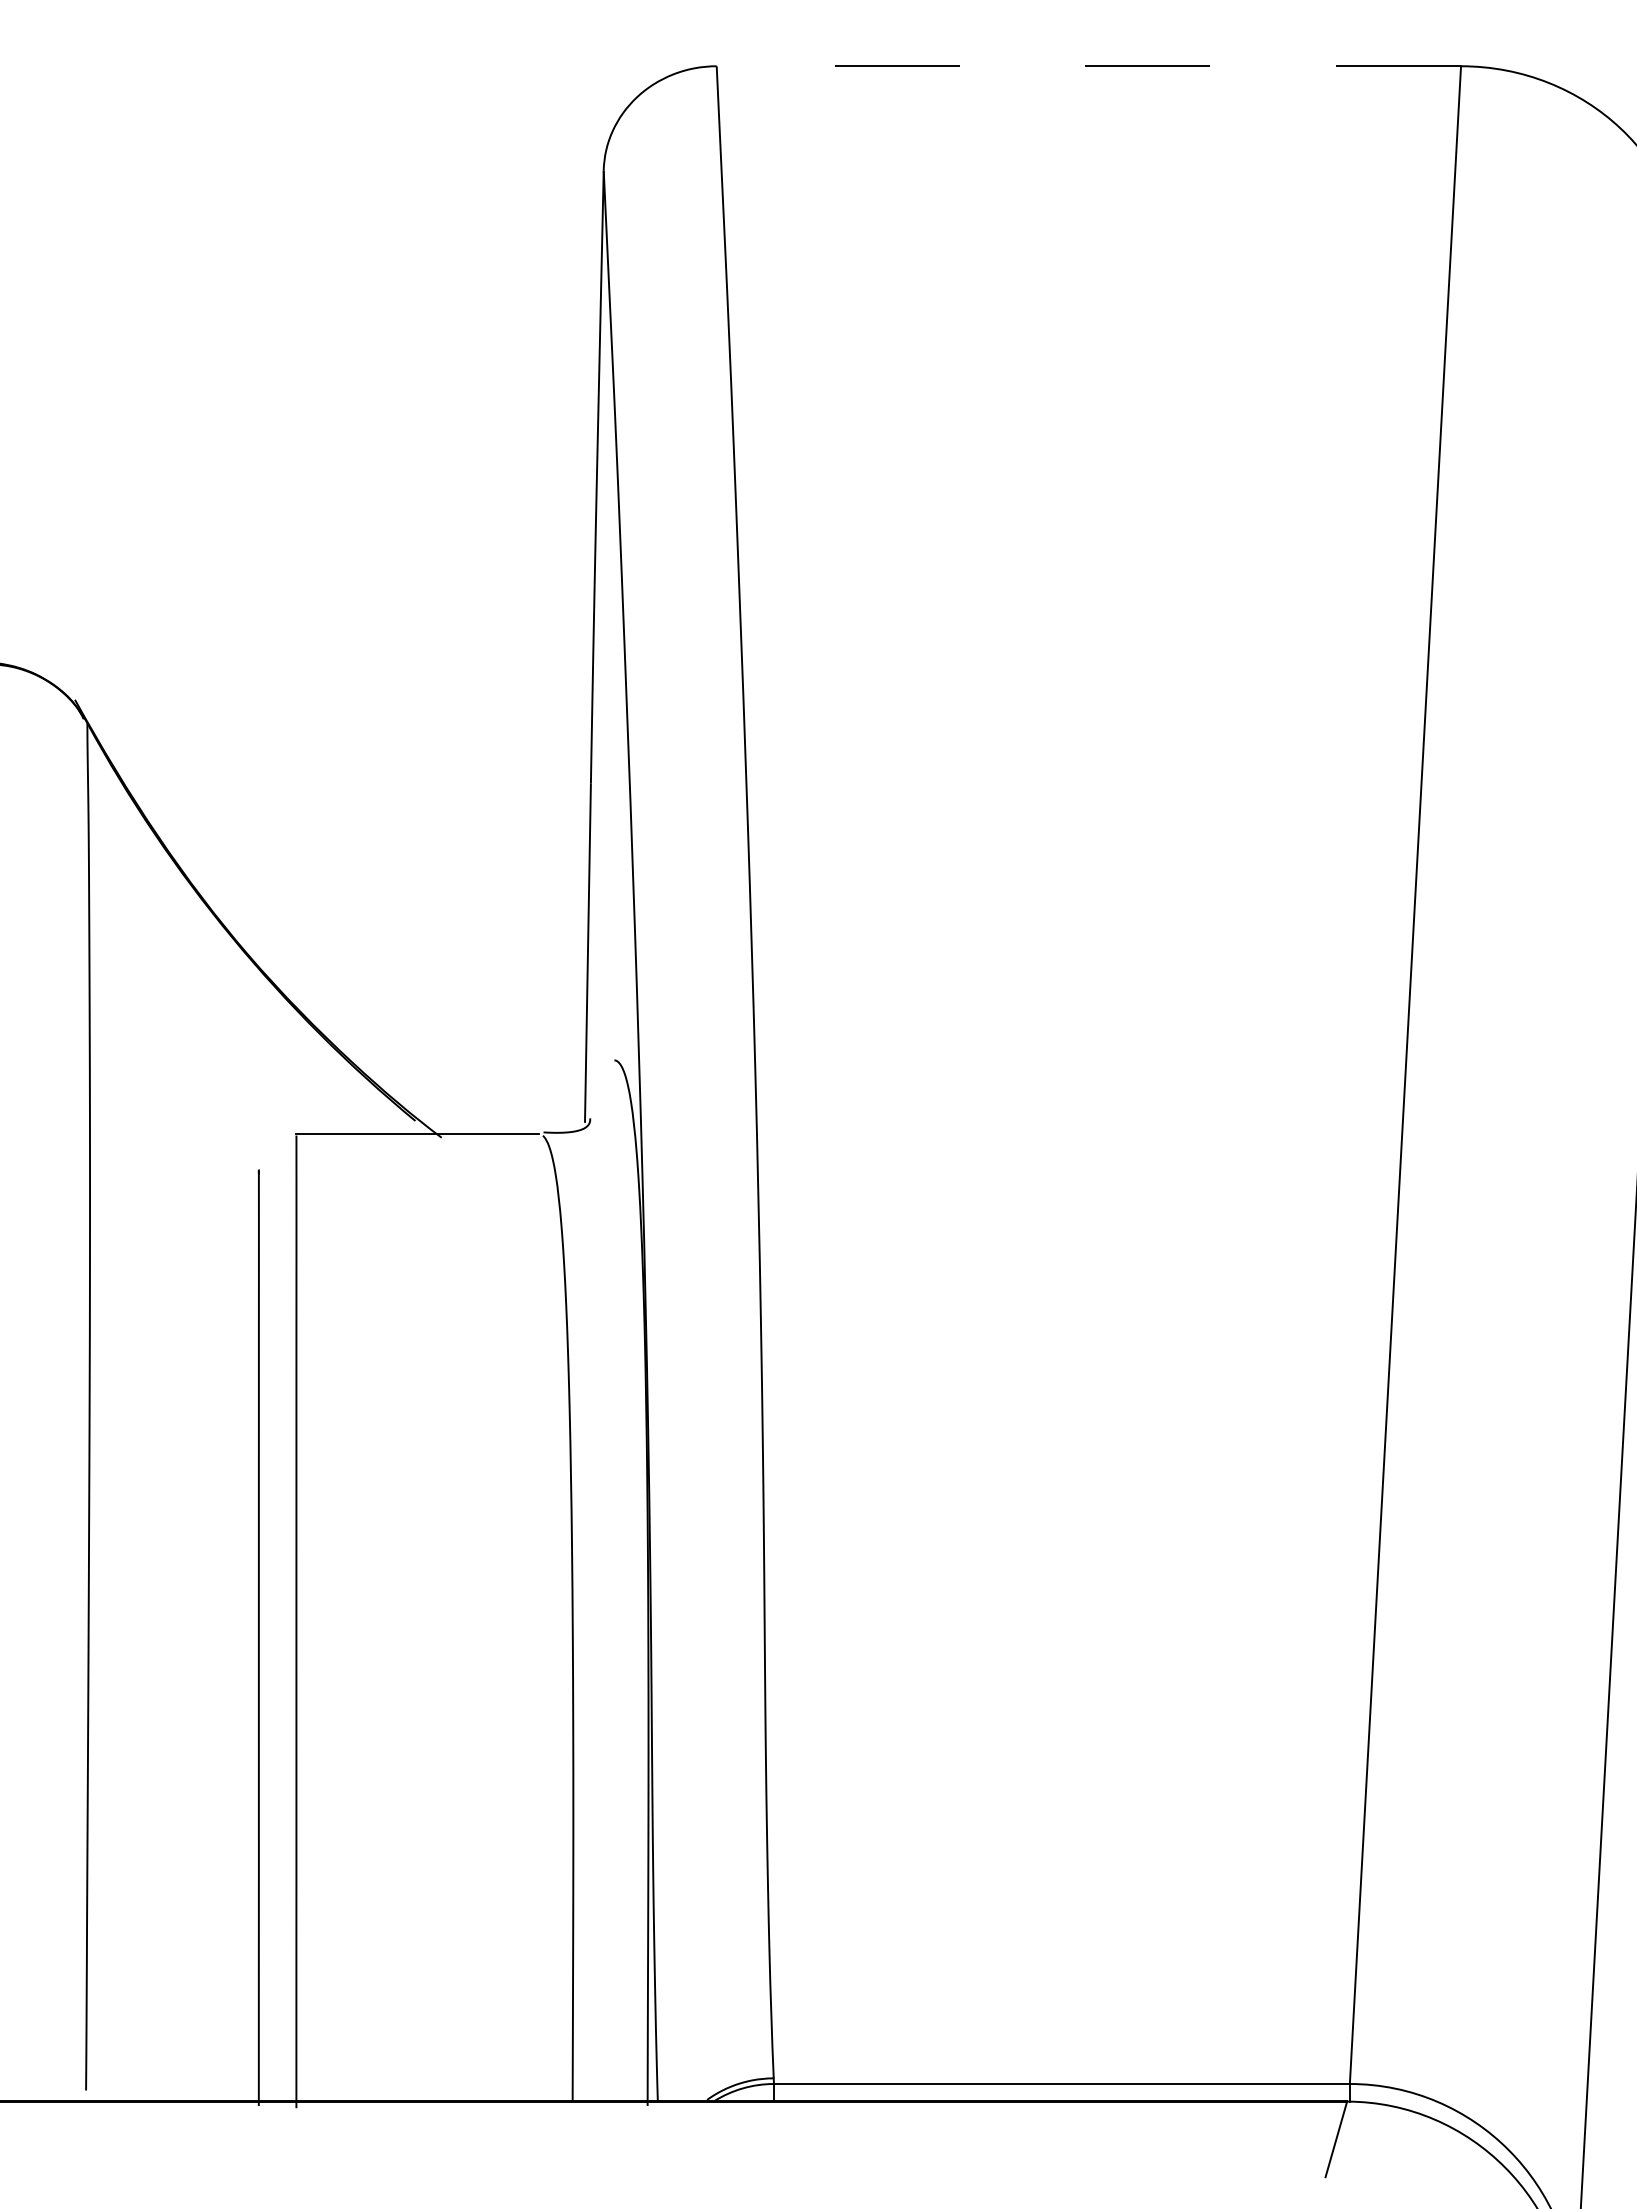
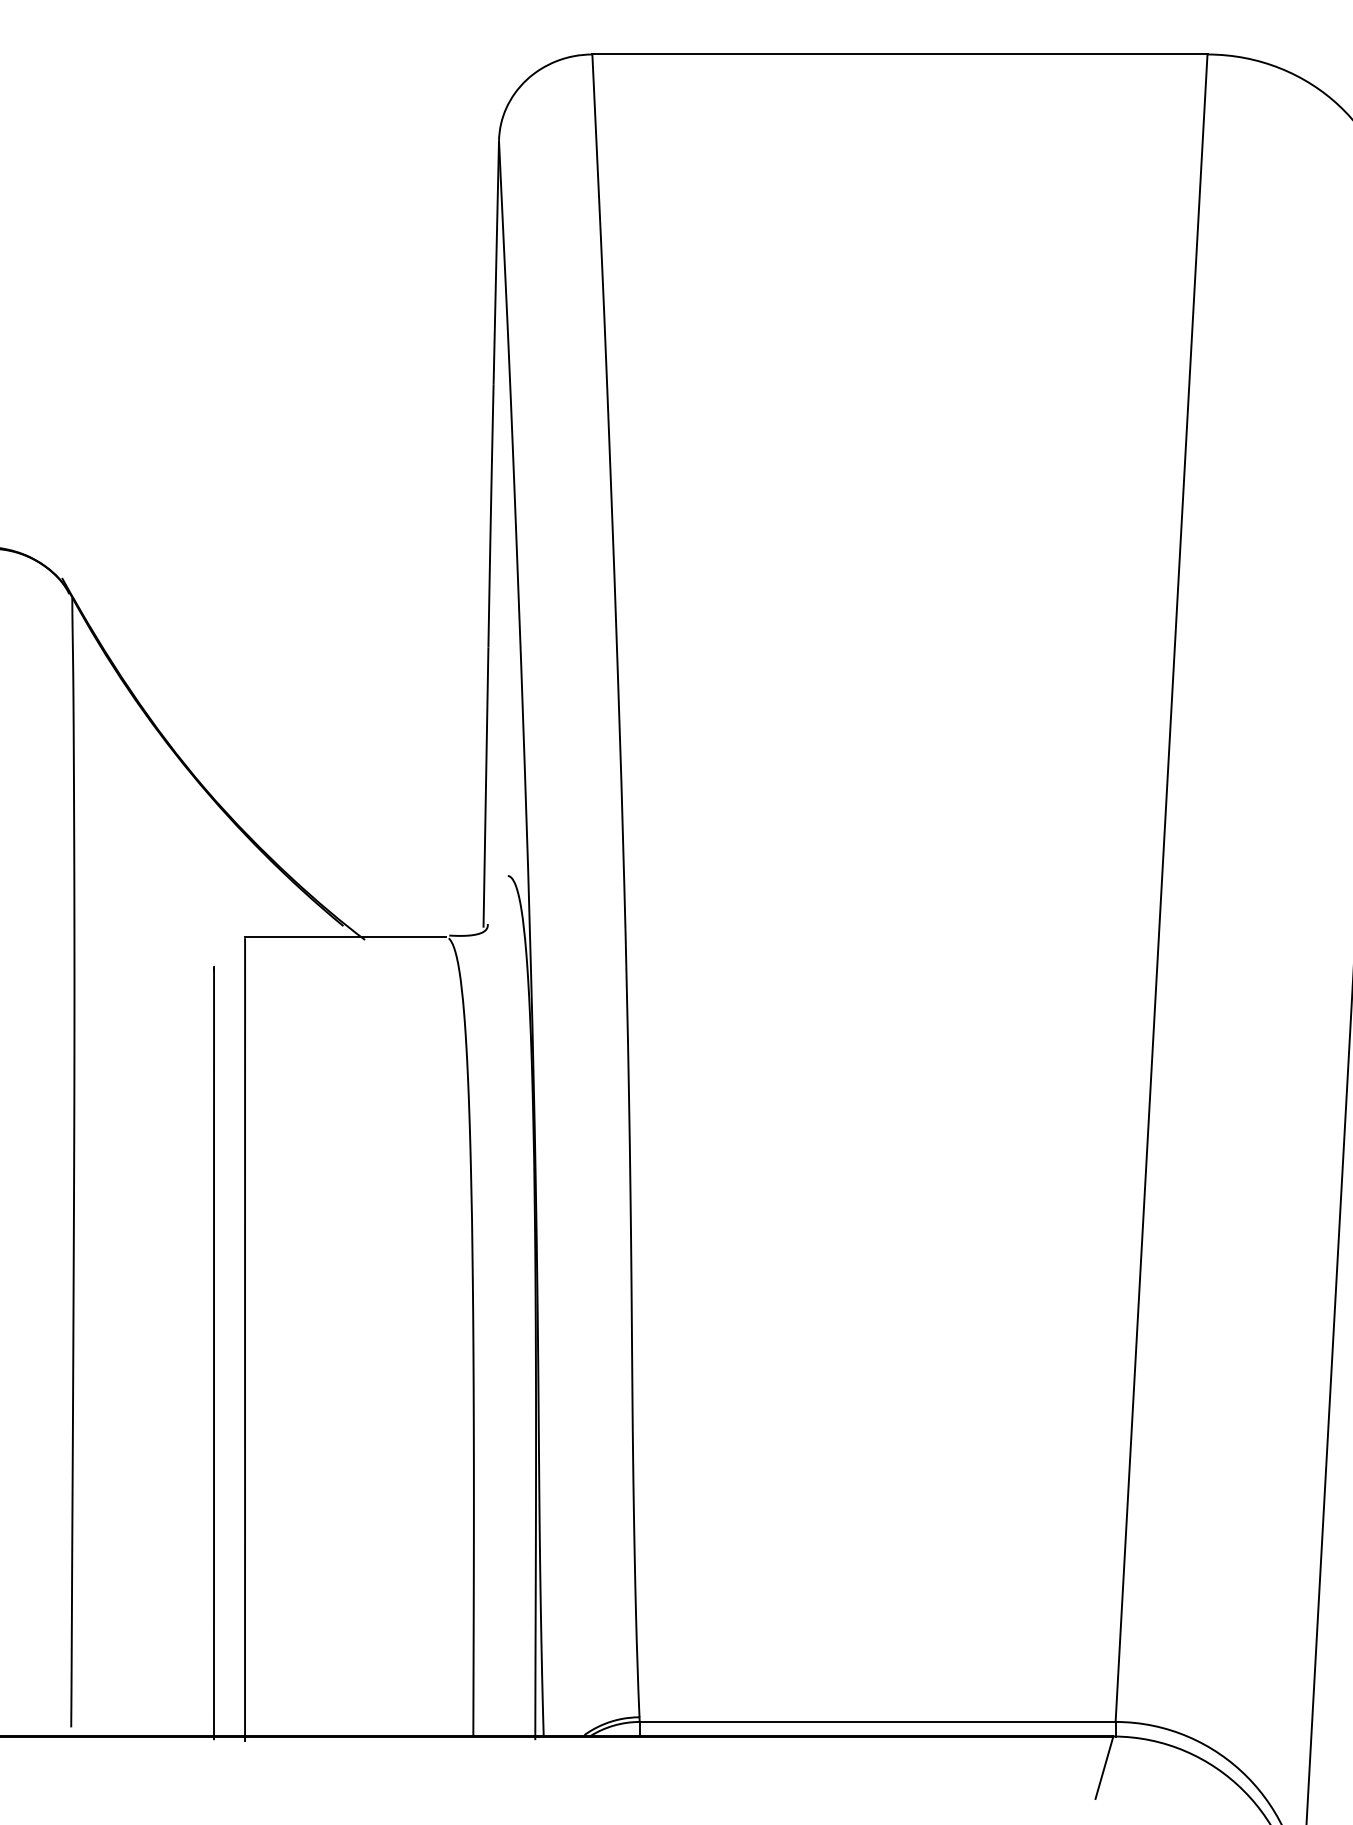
line: (1088, 66) -> (899, 54), dashed -> solid

